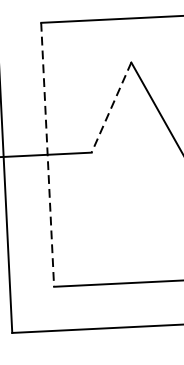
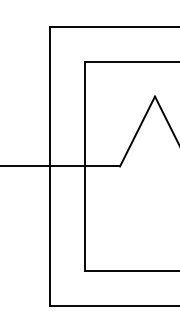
line: (111, 107) -> (137, 131), dashed -> solid
line: (48, 154) -> (85, 166), dashed -> solid

